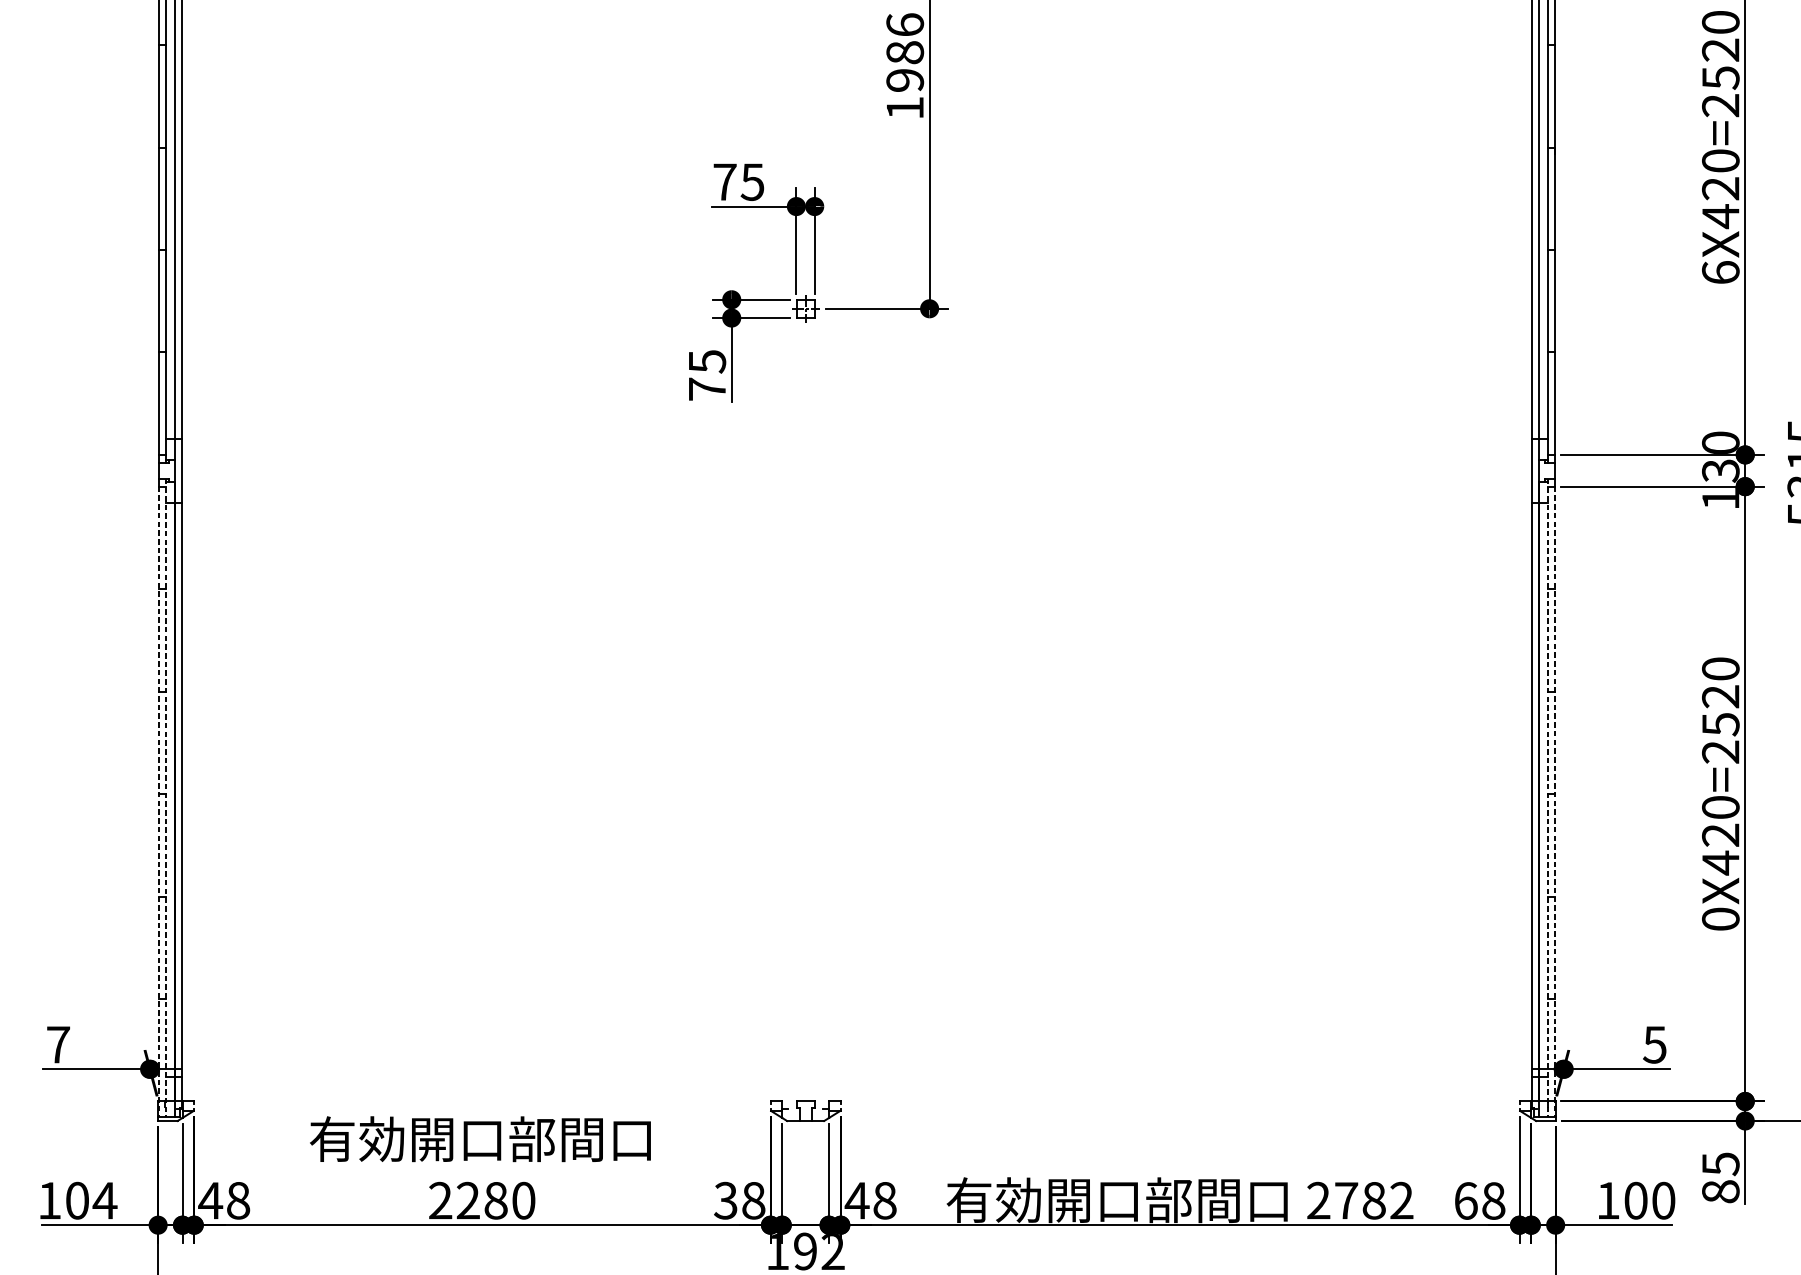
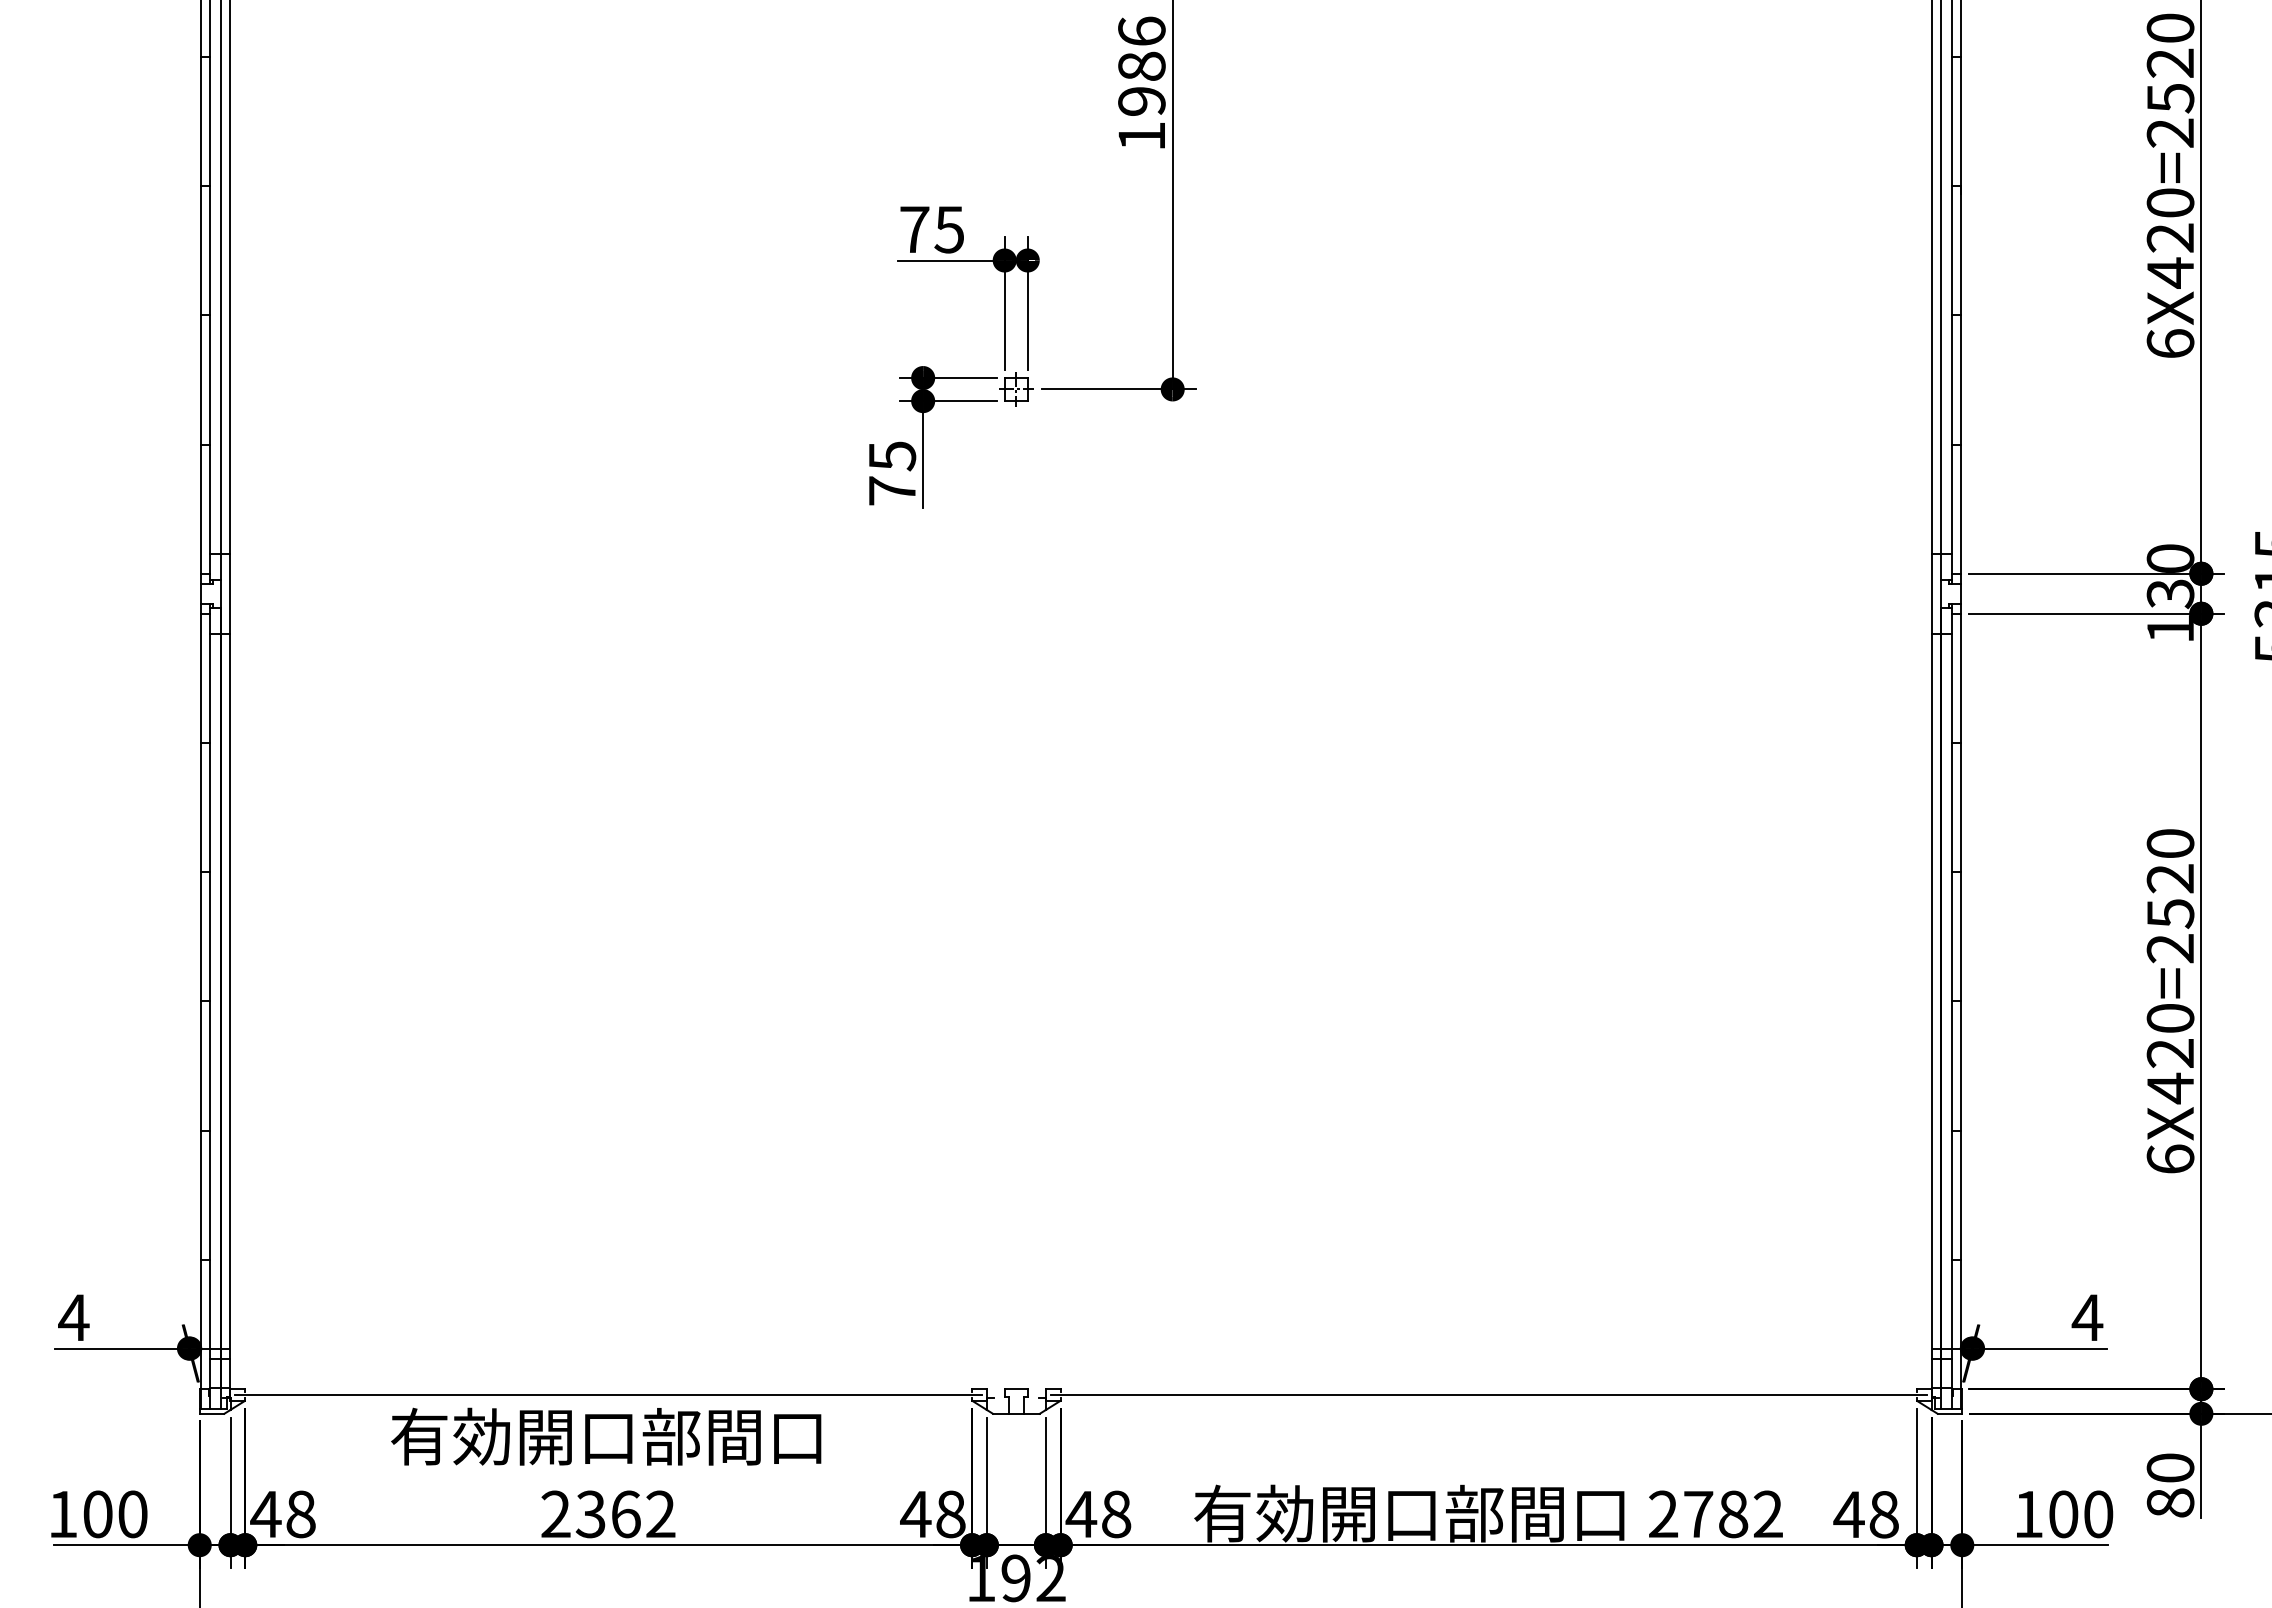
line: (166, 798) -> (210, 1006), dashed -> solid
line: (1547, 798) -> (1951, 1006), dashed -> solid
line: (158, 802) -> (200, 1011), dashed -> solid
line: (1555, 802) -> (1961, 1011), dashed -> solid
text: (1720, 918) -> (2170, 1158), 0X420=2520 -> 6X420=2520
text: (58, 1044) -> (73, 1317), 7 -> 4
text: (1654, 1044) -> (2087, 1317), 5 -> 4
line: (482, 1106) -> (608, 1395), added
line: (1179, 1106) -> (1488, 1395), added
text: (1720, 1164) -> (2170, 1468), 85 -> 80
text: (104, 1200) -> (132, 1514), 104 -> 100
text: (495, 1200) -> (625, 1514), 2280 -> 2362
text: (725, 1200) -> (915, 1514), 38 -> 48
text: (1465, 1200) -> (1848, 1514), 68 -> 48

